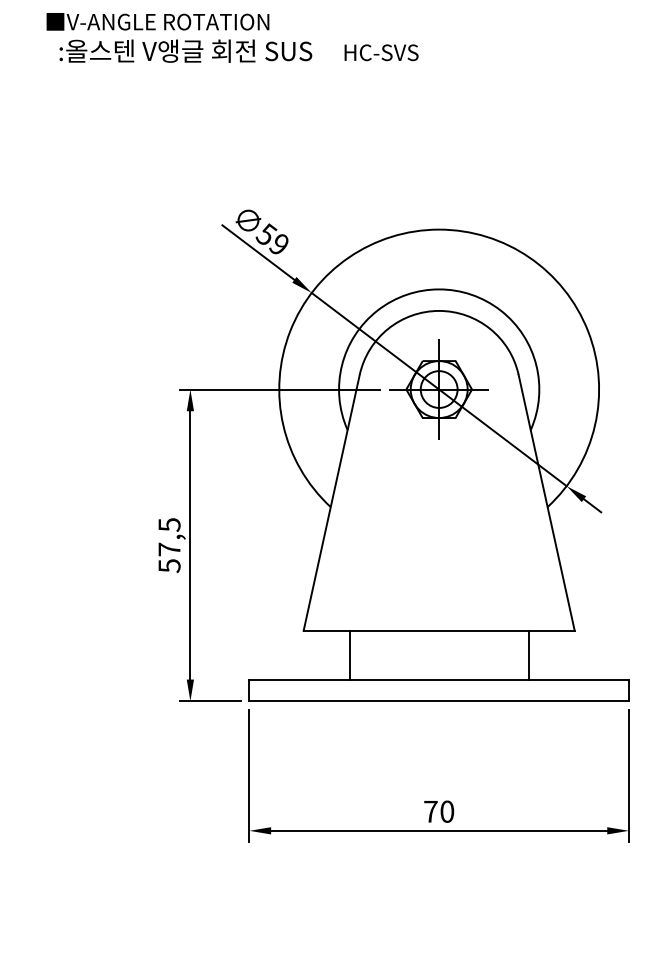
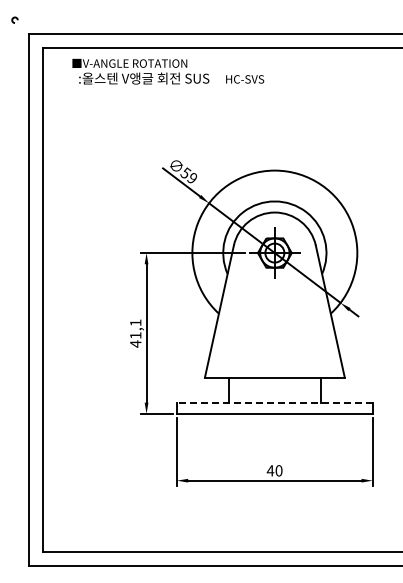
text: (168, 545) -> (135, 333), 57,5 -> 41,1
line: (438, 679) -> (274, 402), solid -> dashed
text: (430, 811) -> (270, 470), 70 -> 40

